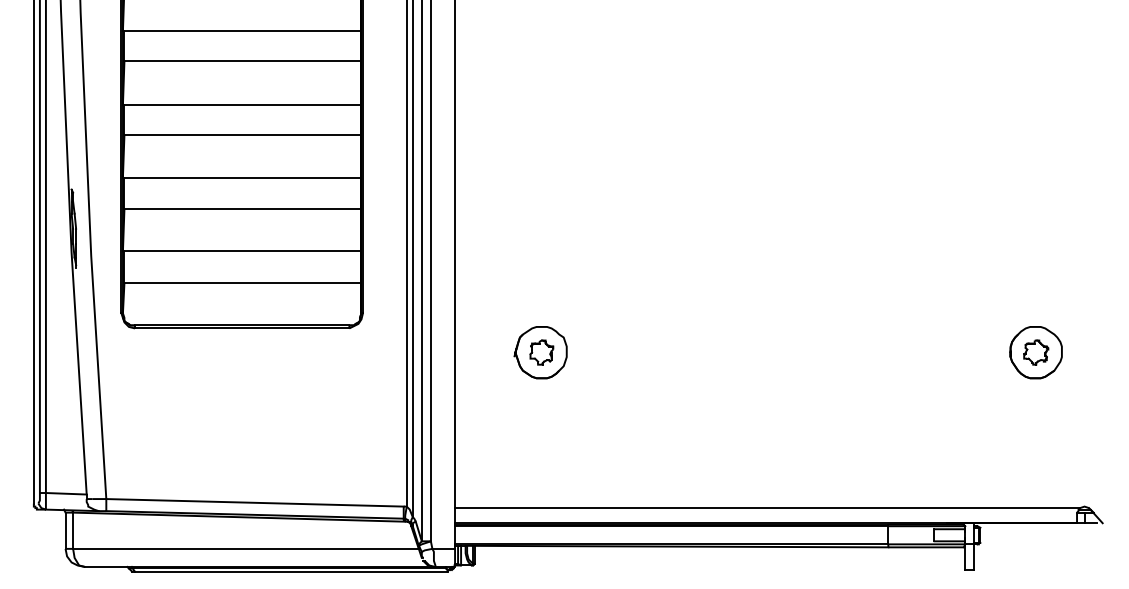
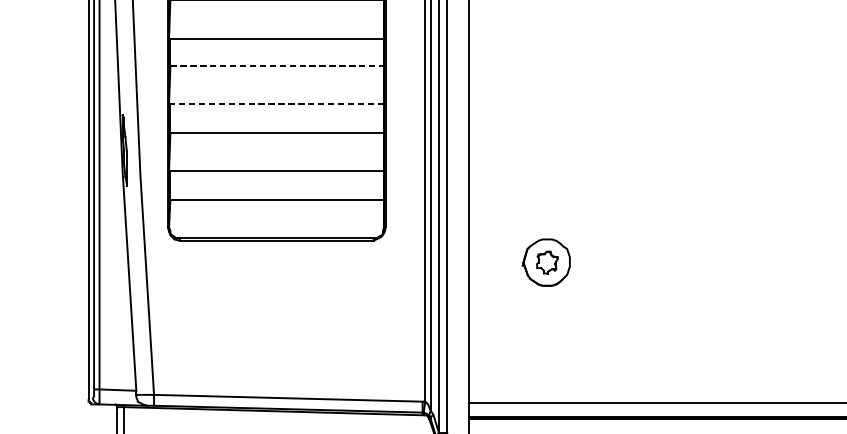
line: (242, 135) -> (277, 66), solid -> dashed
line: (242, 177) -> (277, 104), solid -> dashed

